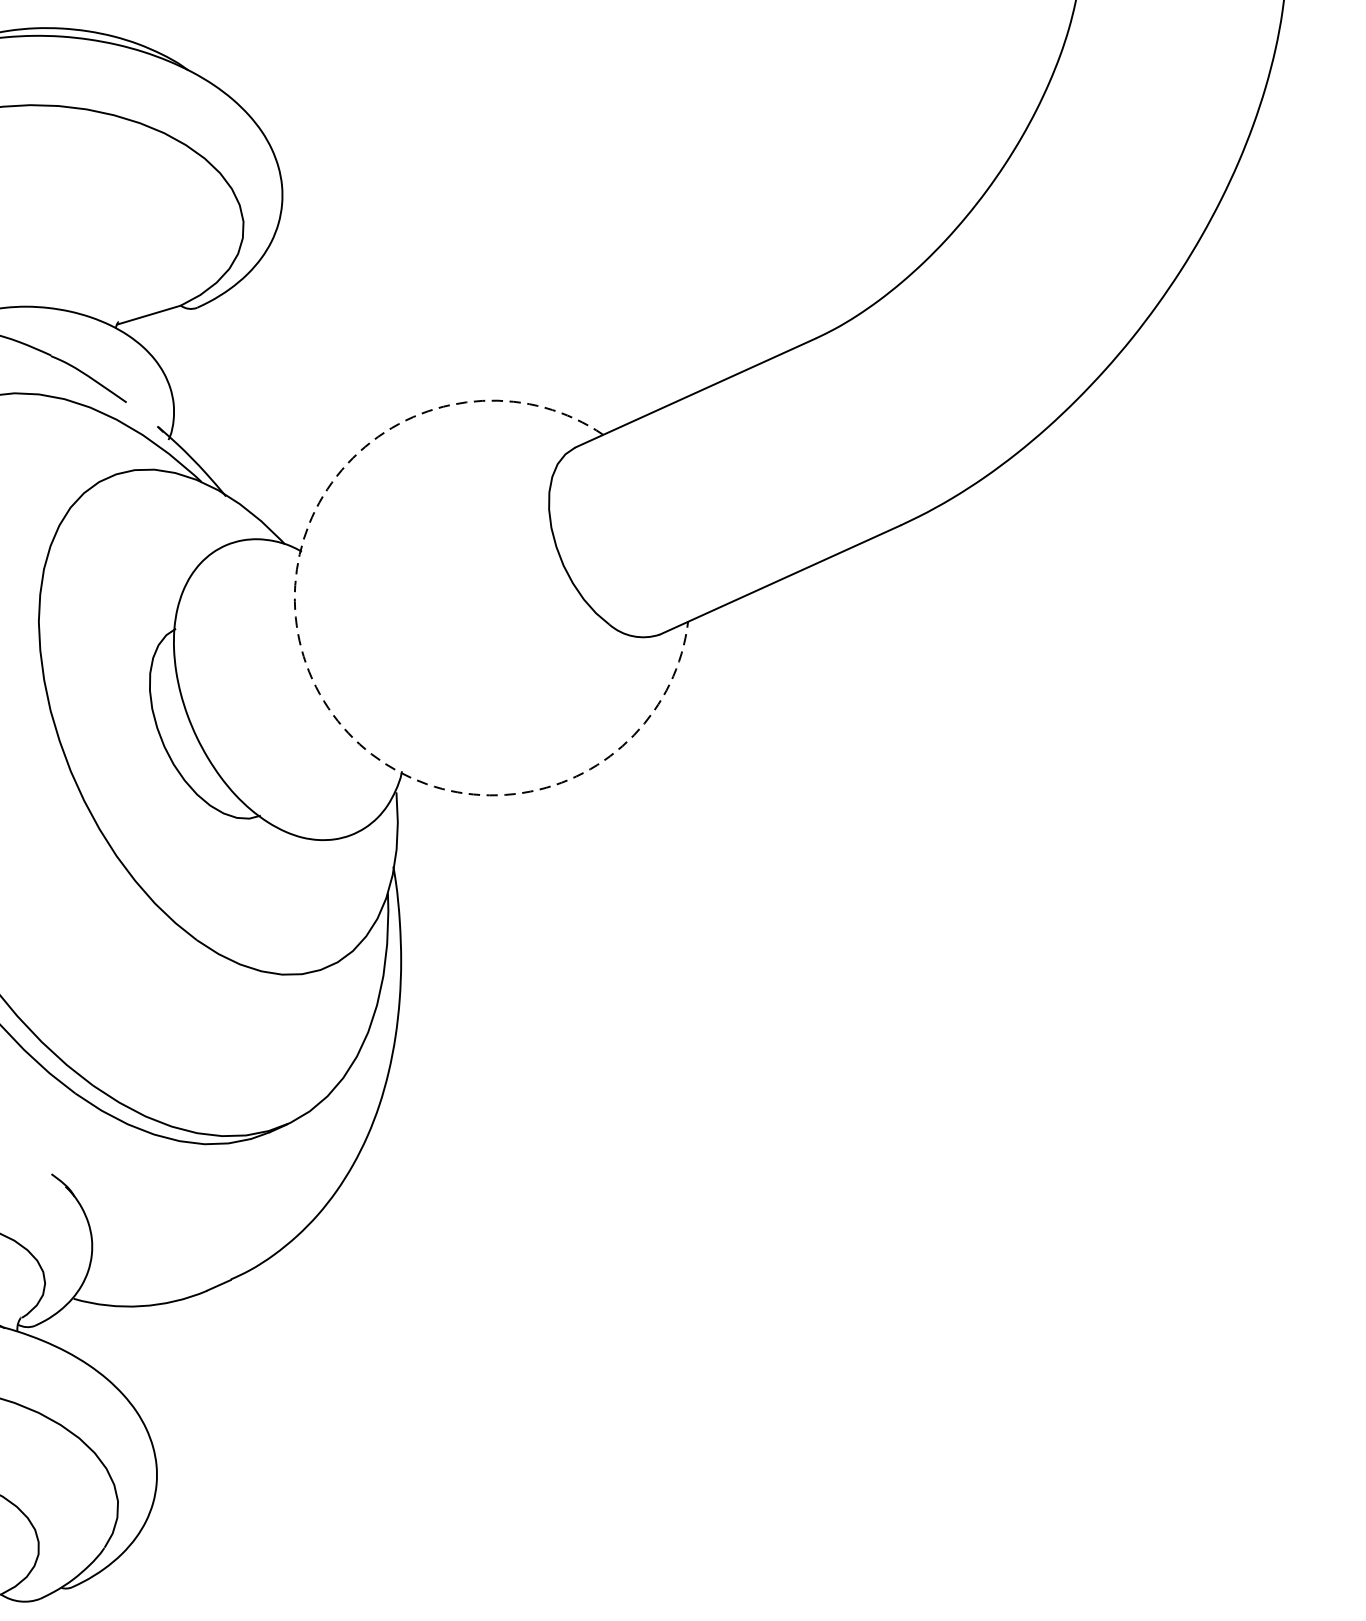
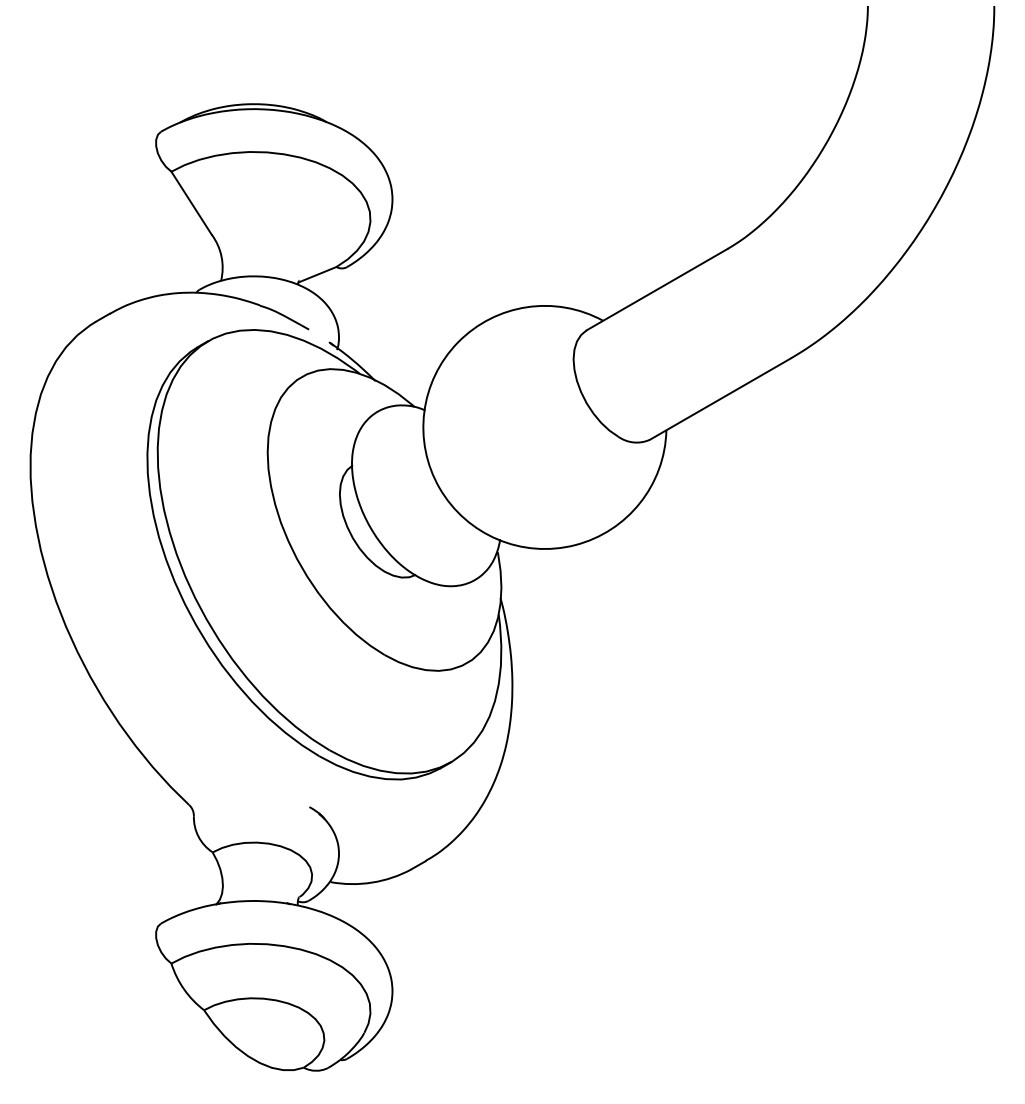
arc: (312, 679) -> (439, 488), dashed -> solid

